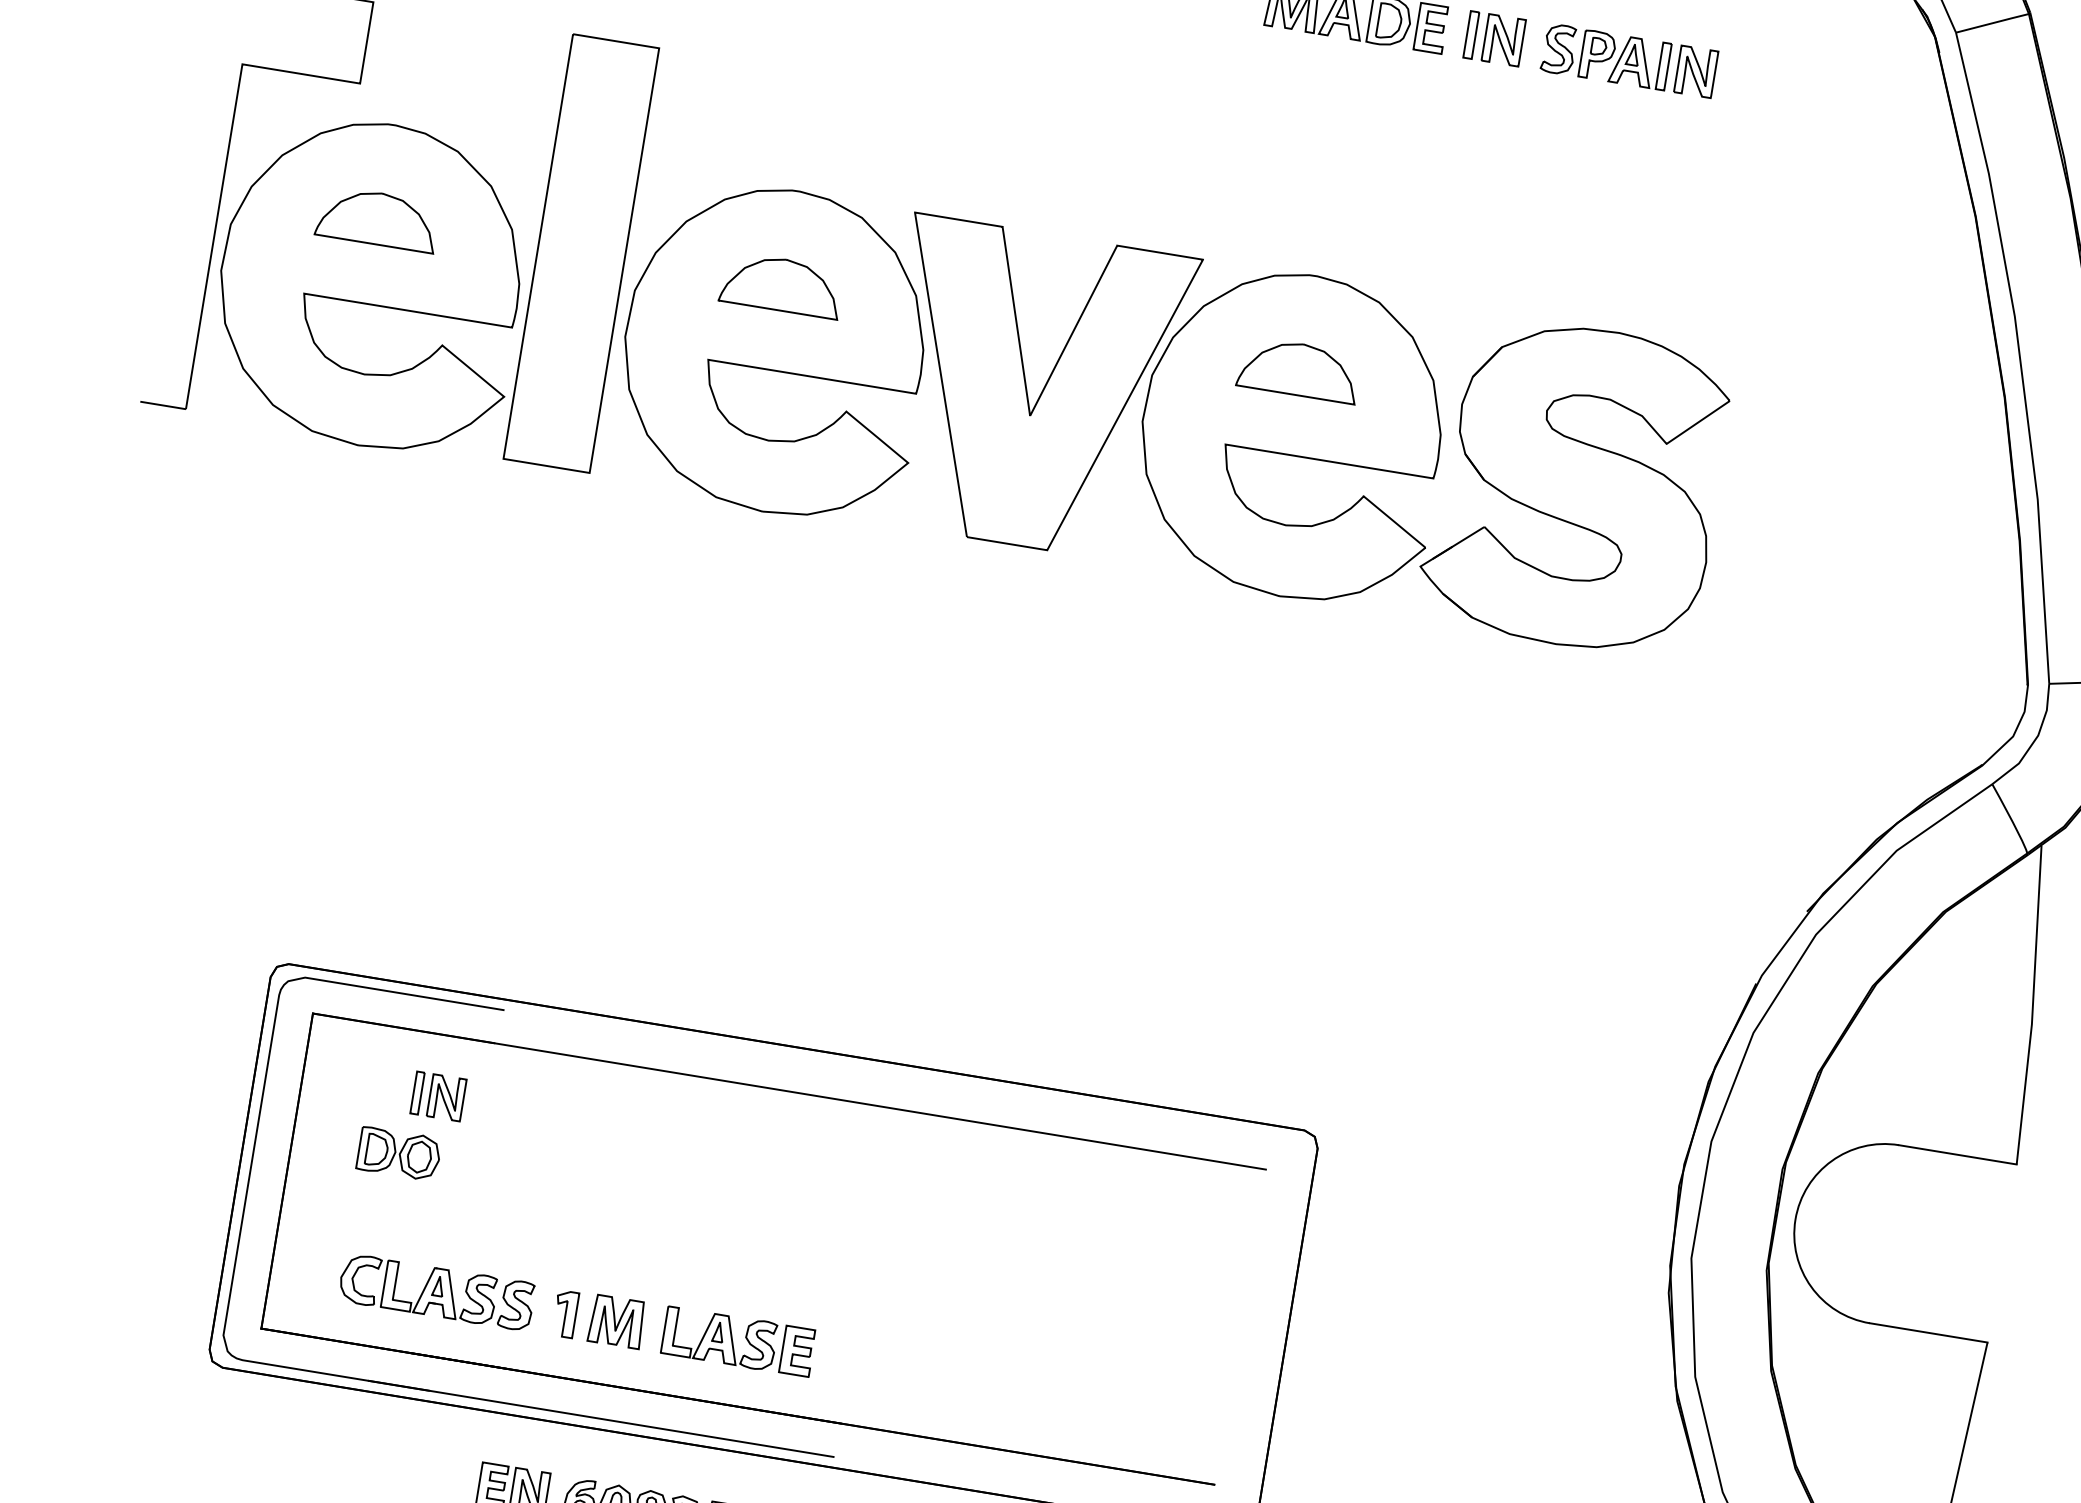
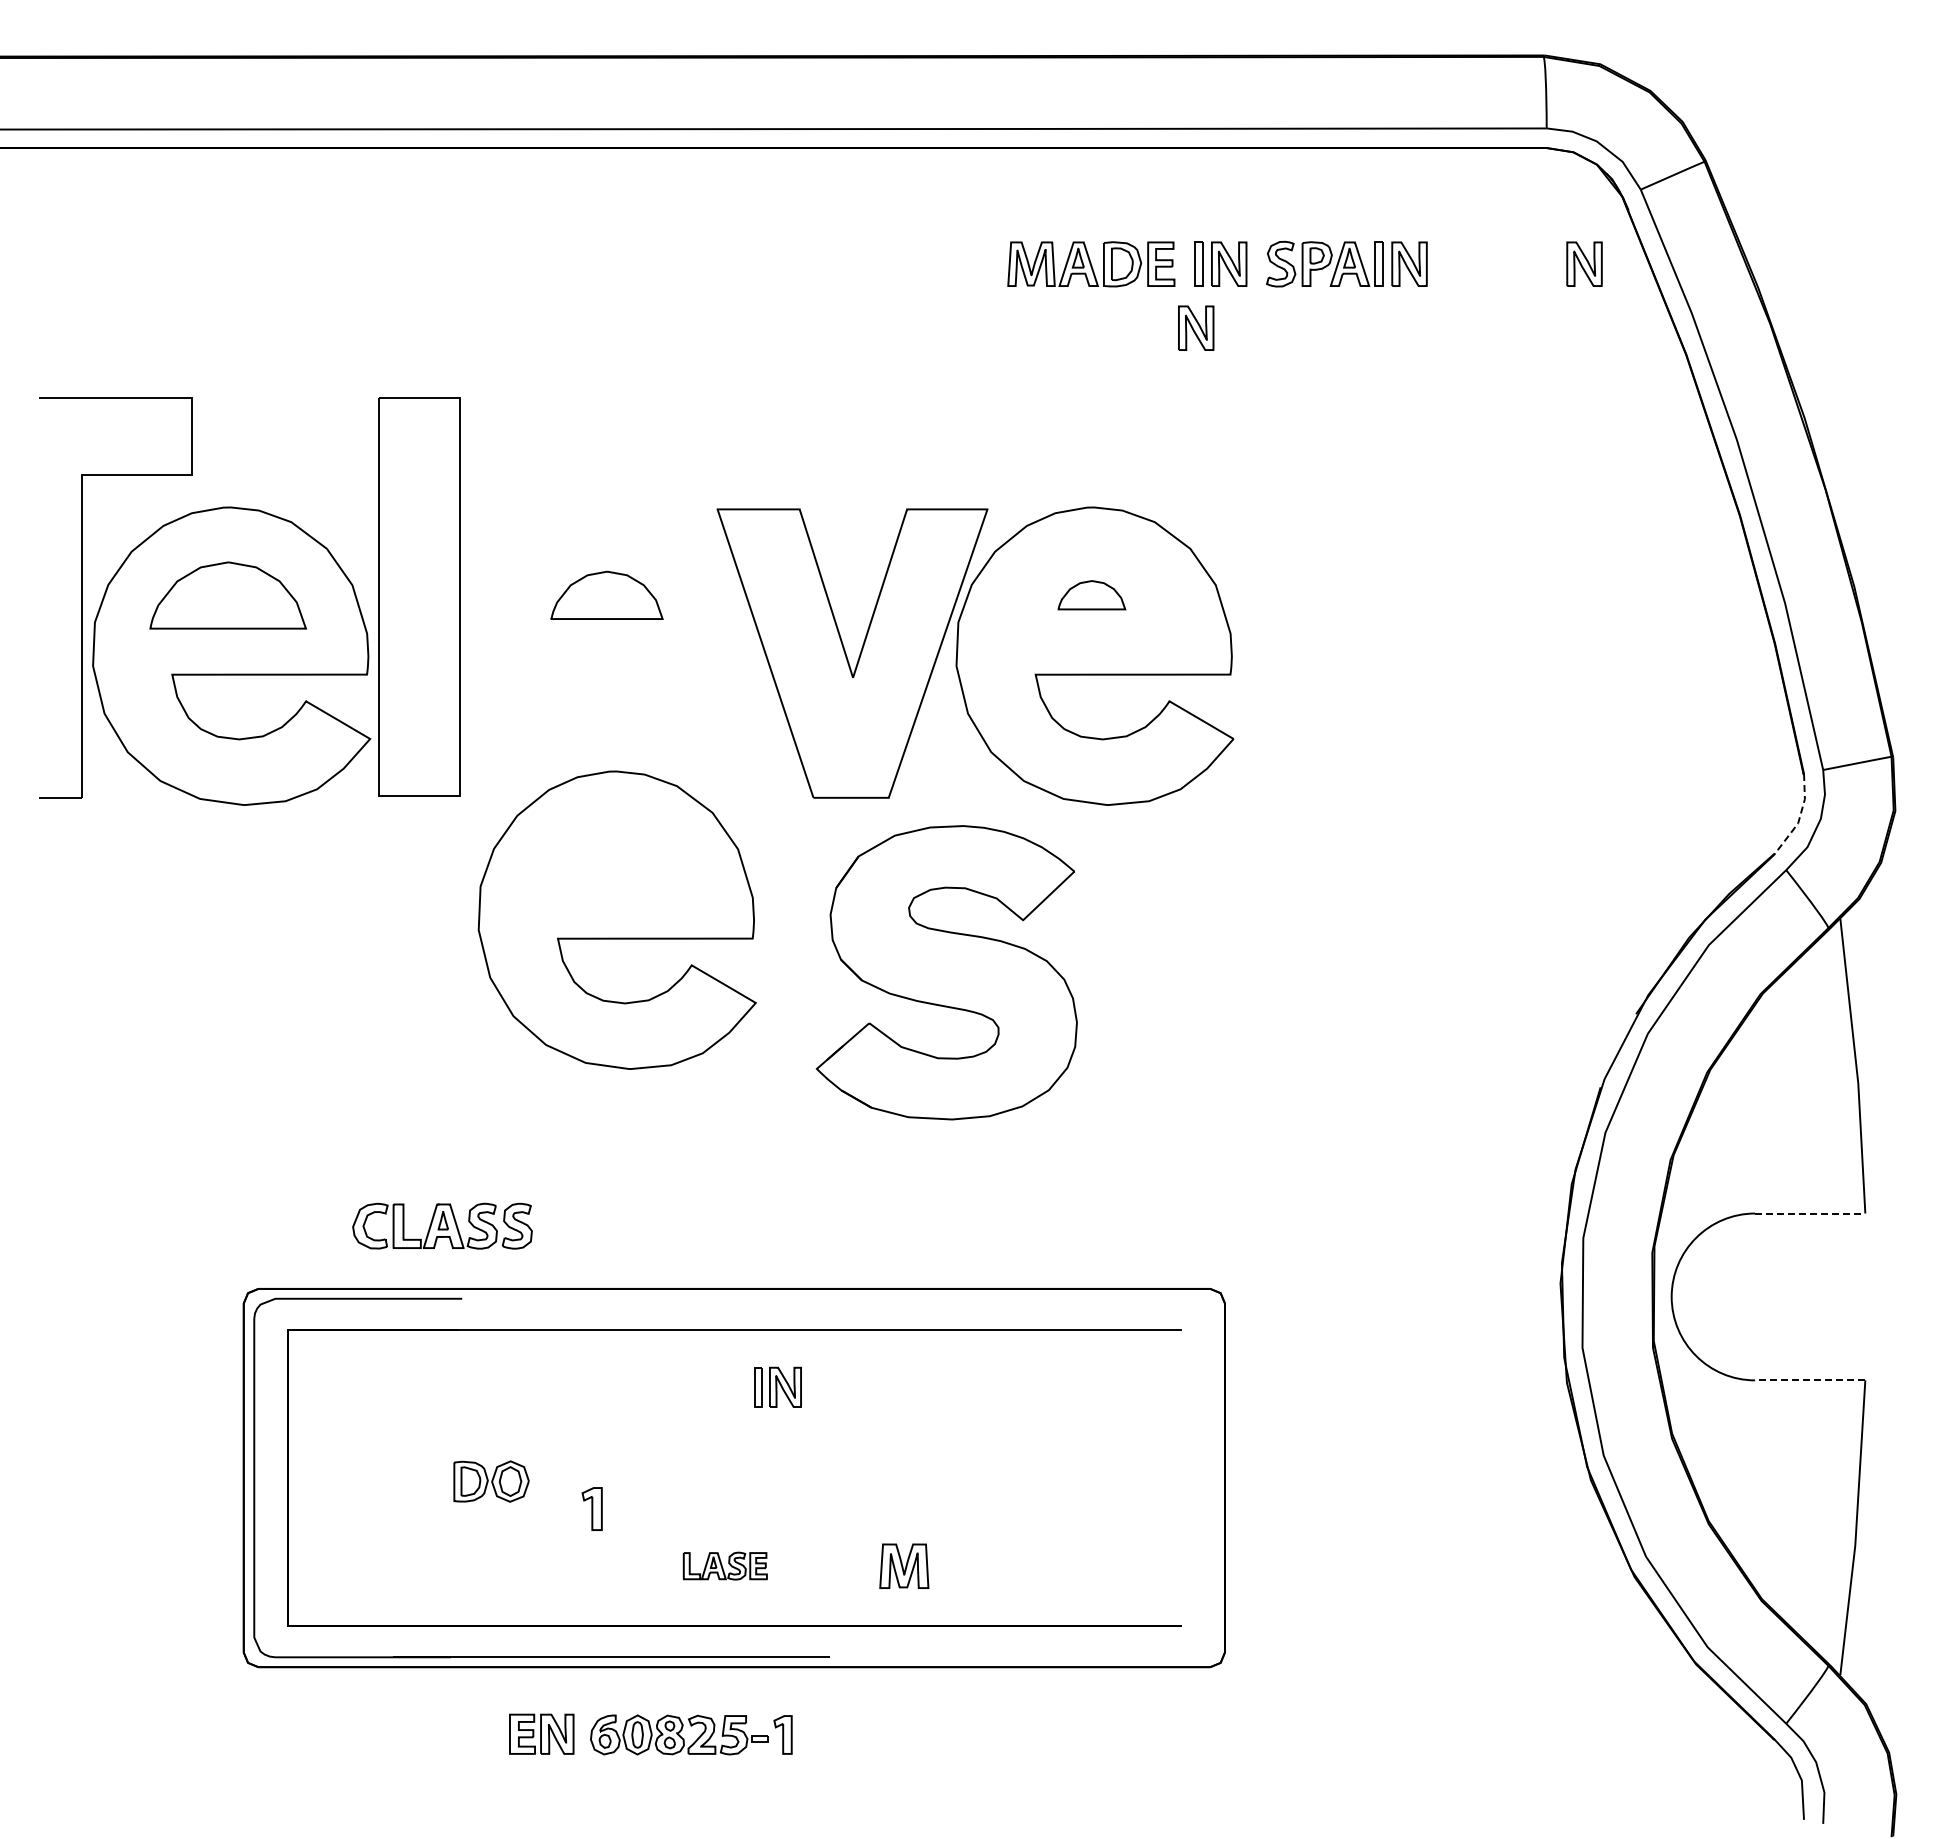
part: (1883, 101) -> (1584, 263), added
part: (1457, 102) -> (1196, 327), added
part: (378, 217) -> (228, 594), size x1.4
part: (774, 349) -> (616, 919), moved
part: (1299, 368) -> (1091, 594), size x0.6
part: (1575, 486) -> (946, 972), moved
line: (2015, 730) -> (1799, 817), solid -> dashed
part: (438, 1095) -> (777, 1386), moved
part: (399, 1153) -> (491, 1481), moved
line: (1958, 1154) -> (1810, 1213), solid -> dashed
part: (436, 1291) -> (442, 1225), moved
part: (564, 1313) -> (591, 1508), moved
part: (617, 1320) -> (904, 1565), moved
line: (1927, 1332) -> (1809, 1380), solid -> dashed
part: (738, 1340) -> (725, 1565), size x0.6

